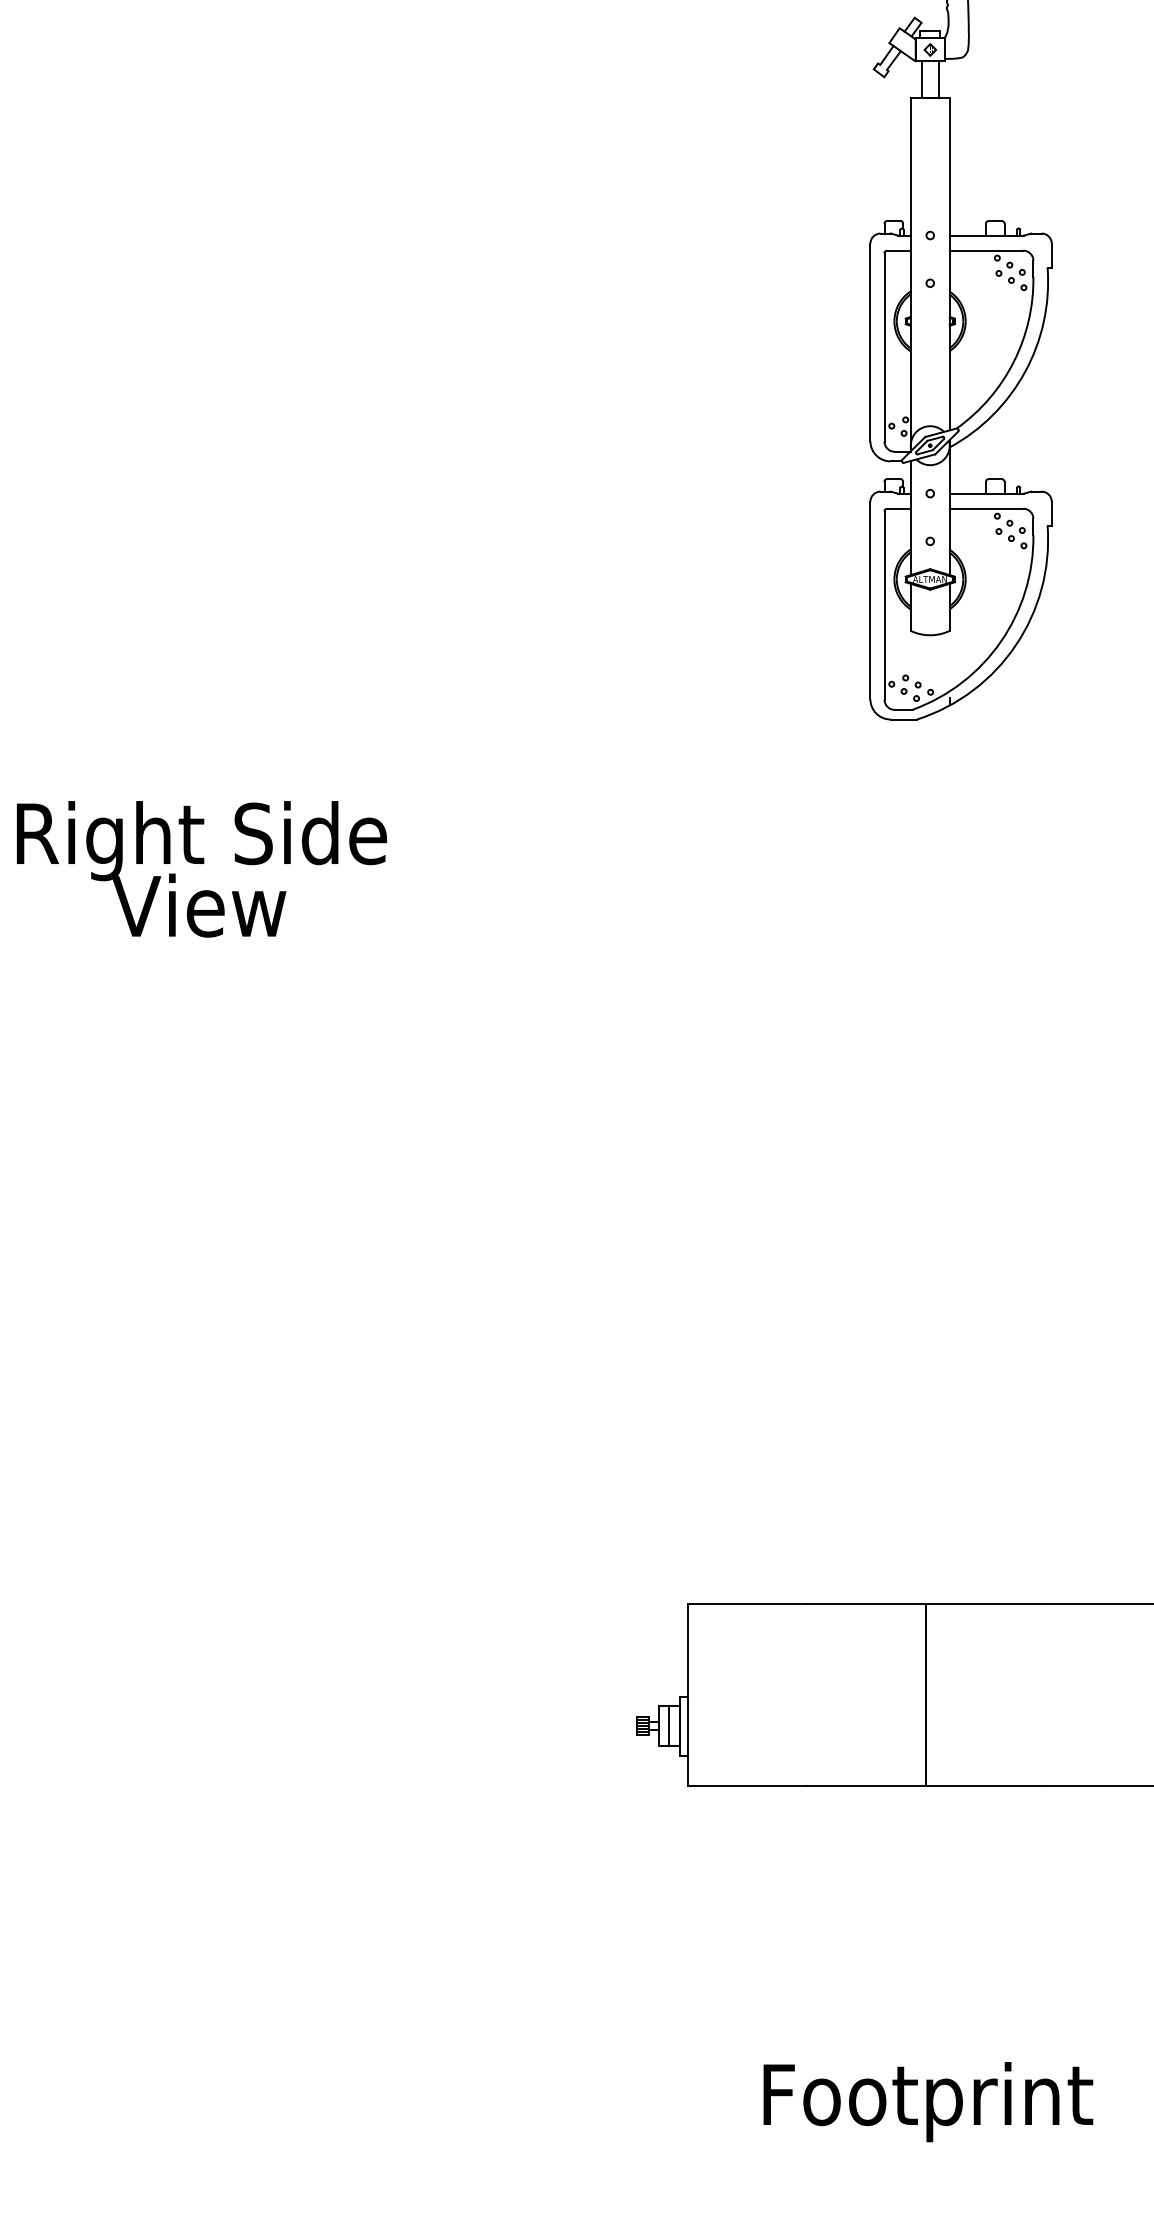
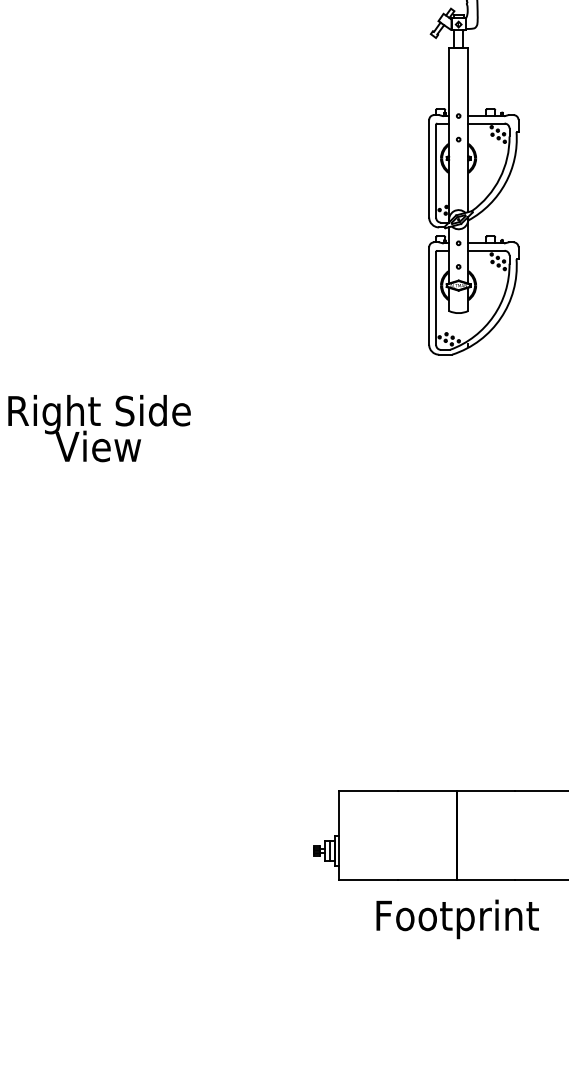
text: (927, 2102) -> (457, 919), moved

